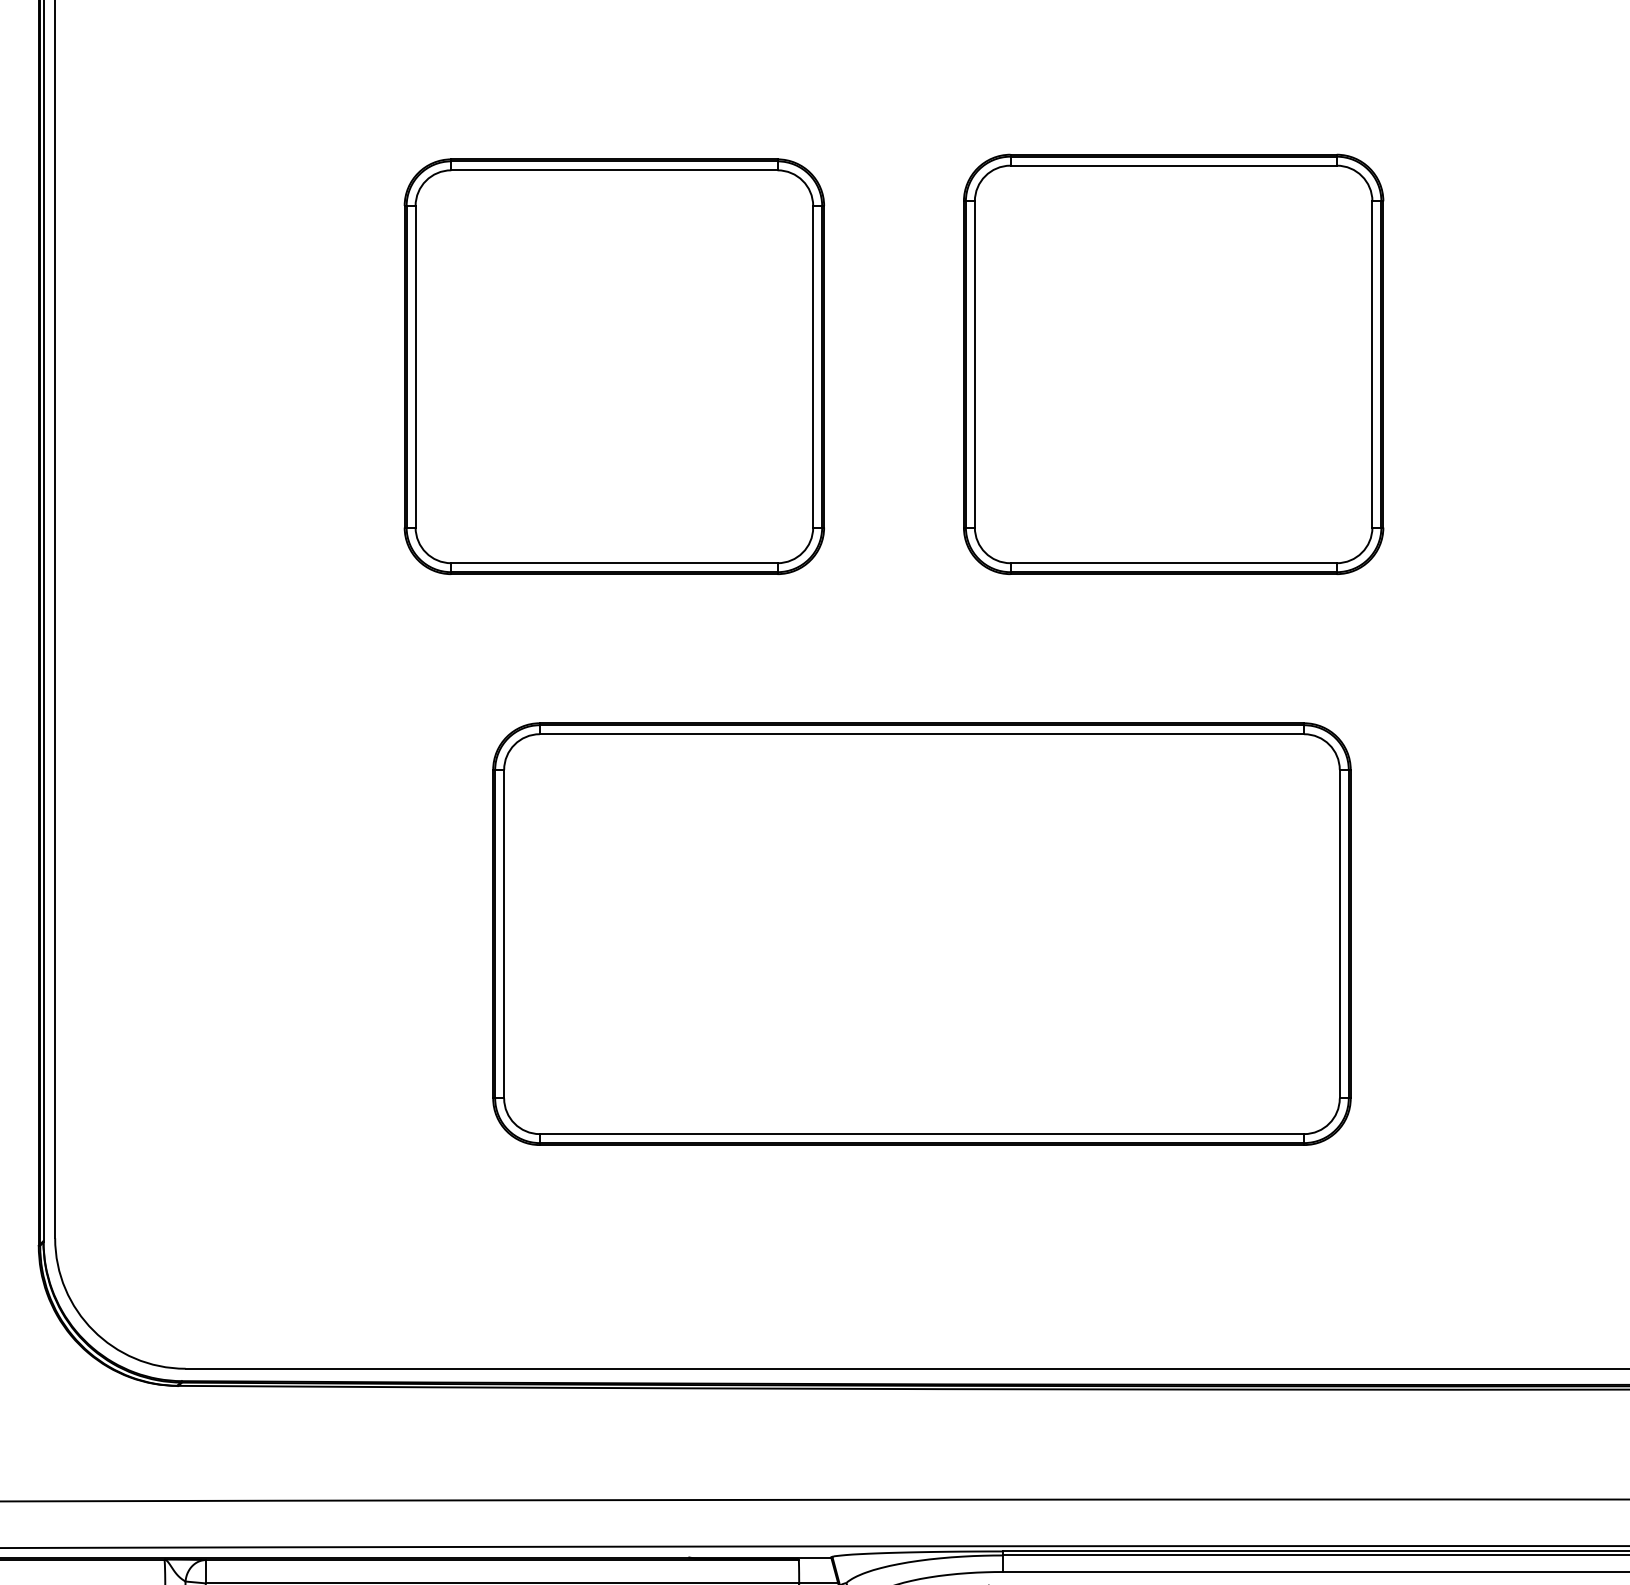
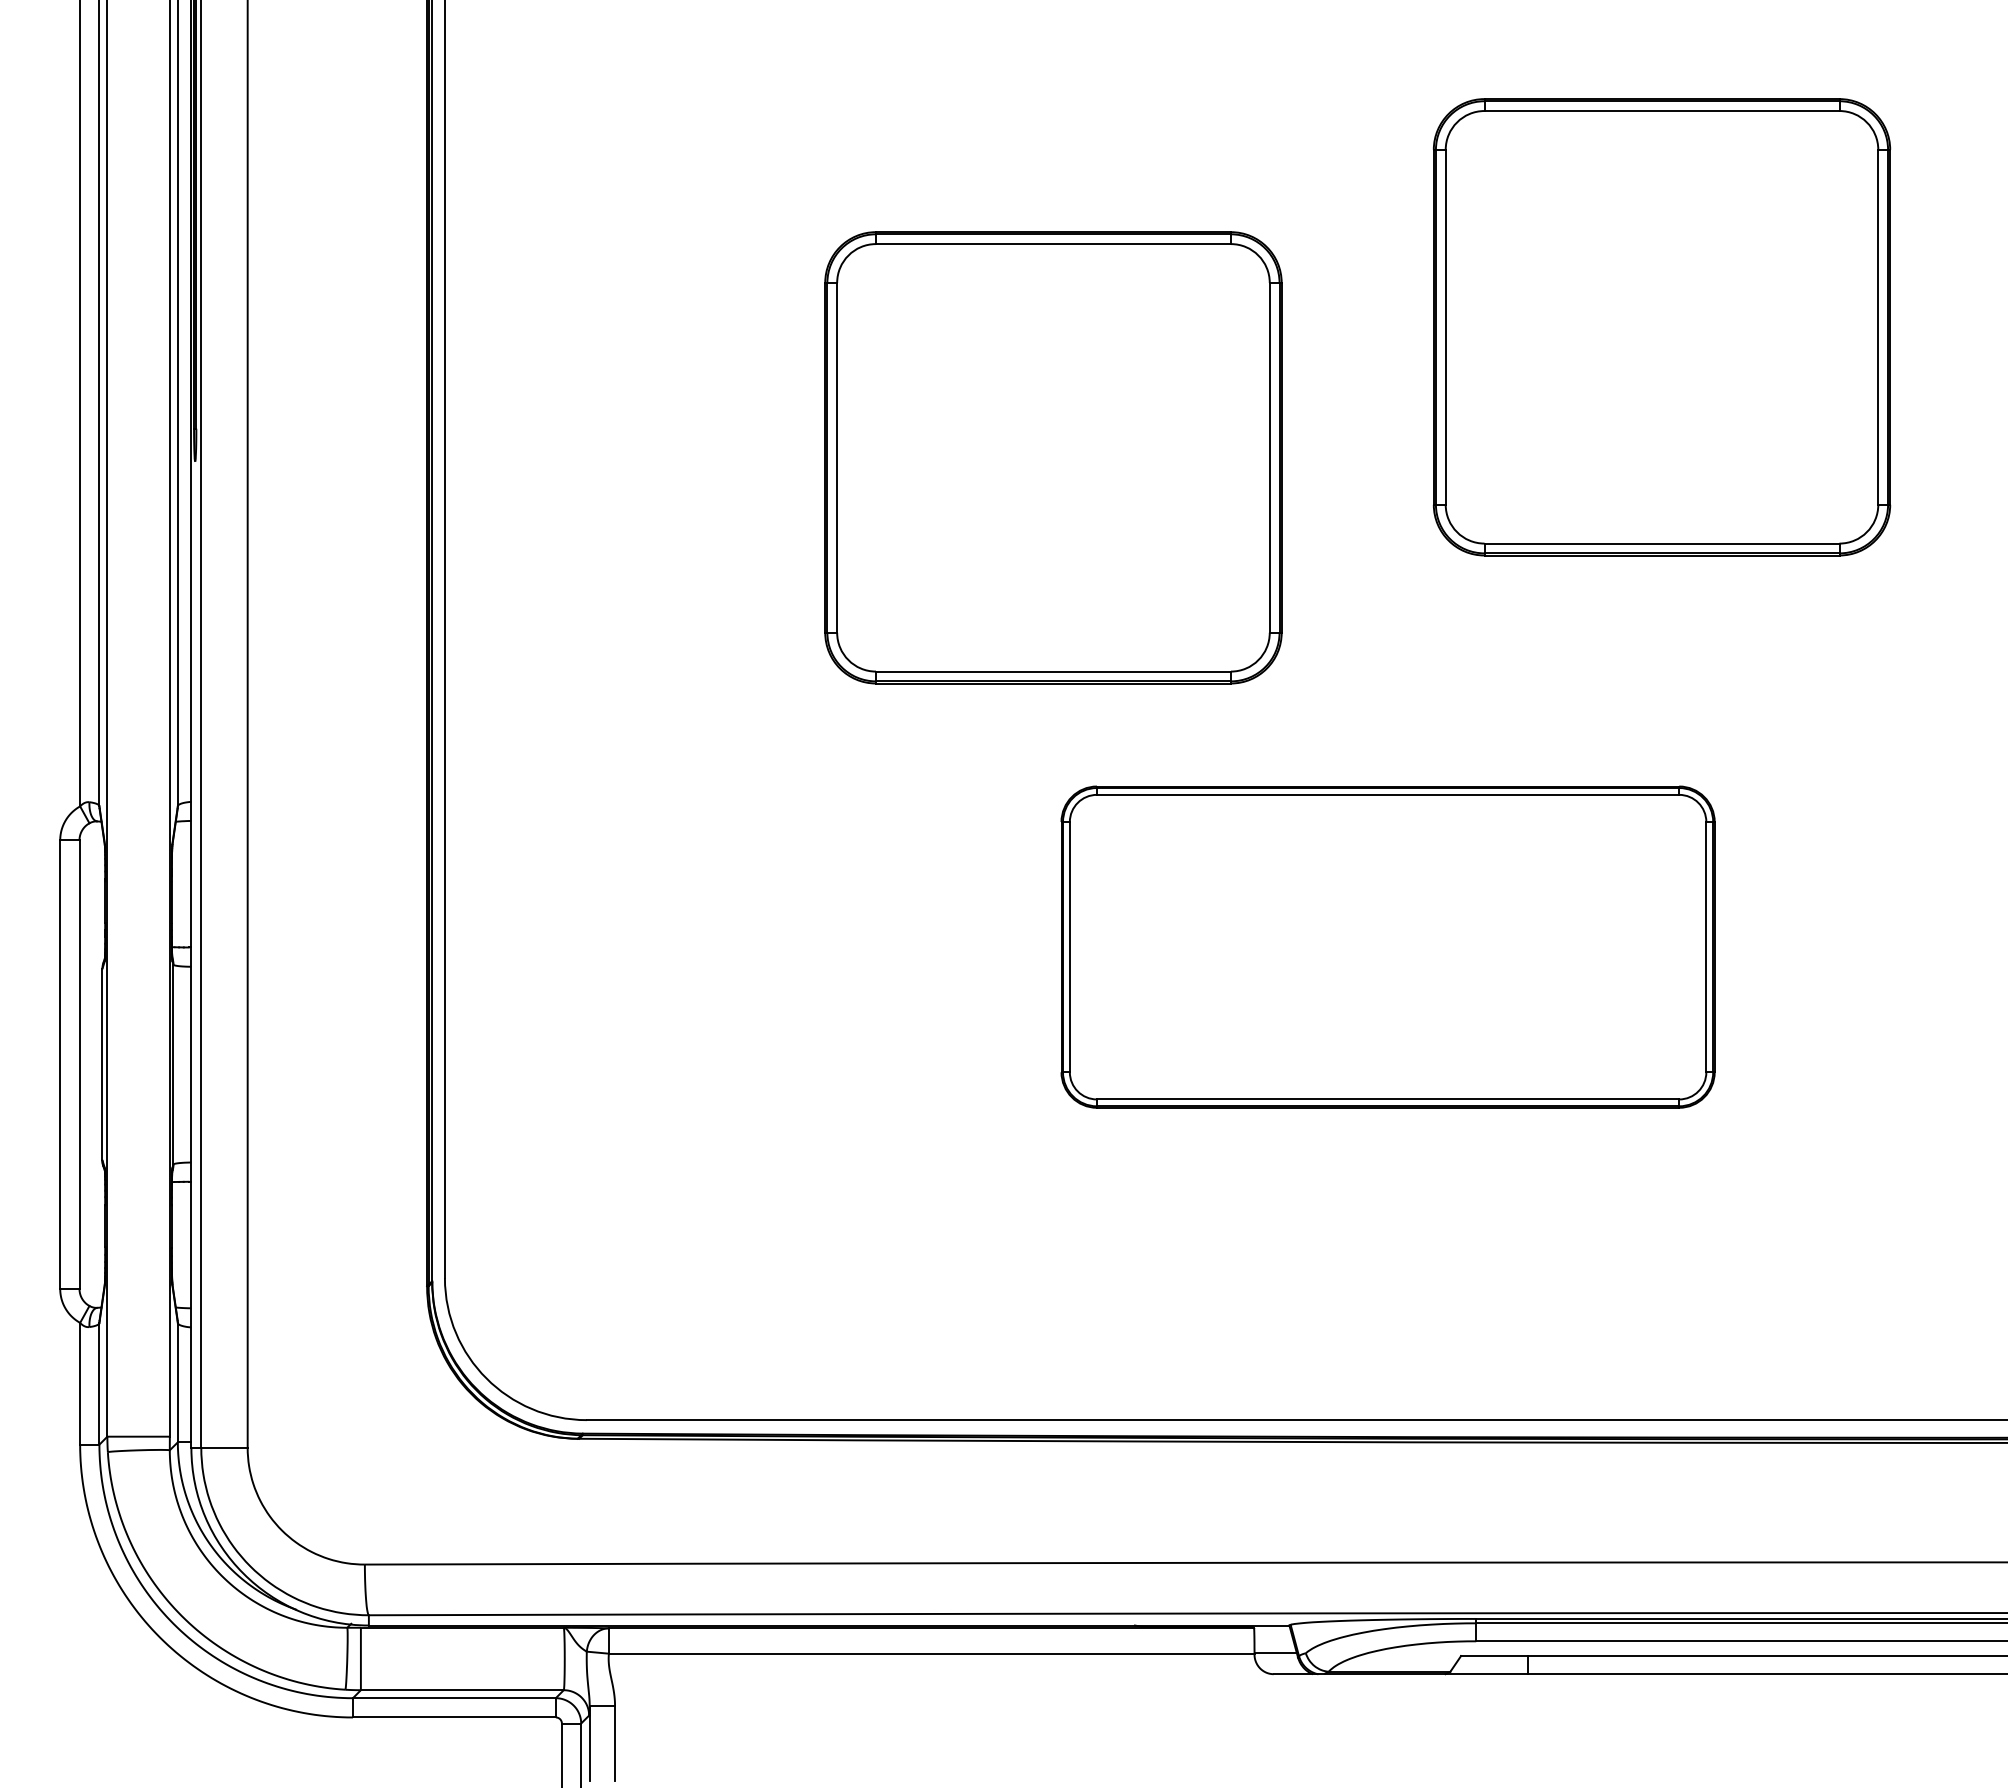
part: (614, 366) -> (1053, 457), moved
part: (921, 933) -> (1387, 946), size x0.7

